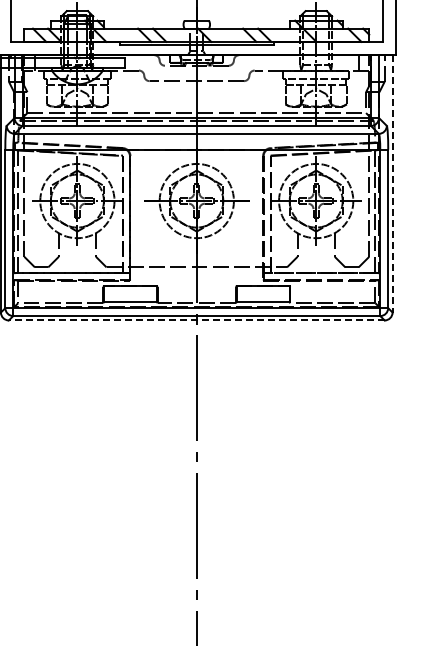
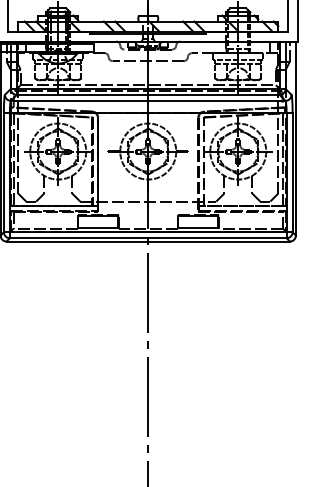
line: (392, 183) -> (295, 138), dashed -> solid
line: (196, 320) -> (148, 241), dashed -> solid

